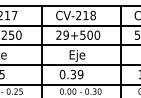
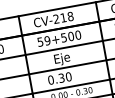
text: (58, 34) -> (39, 41), 29+500 -> 59+500
text: (80, 74) -> (68, 76), 0.39 -> 0.30

